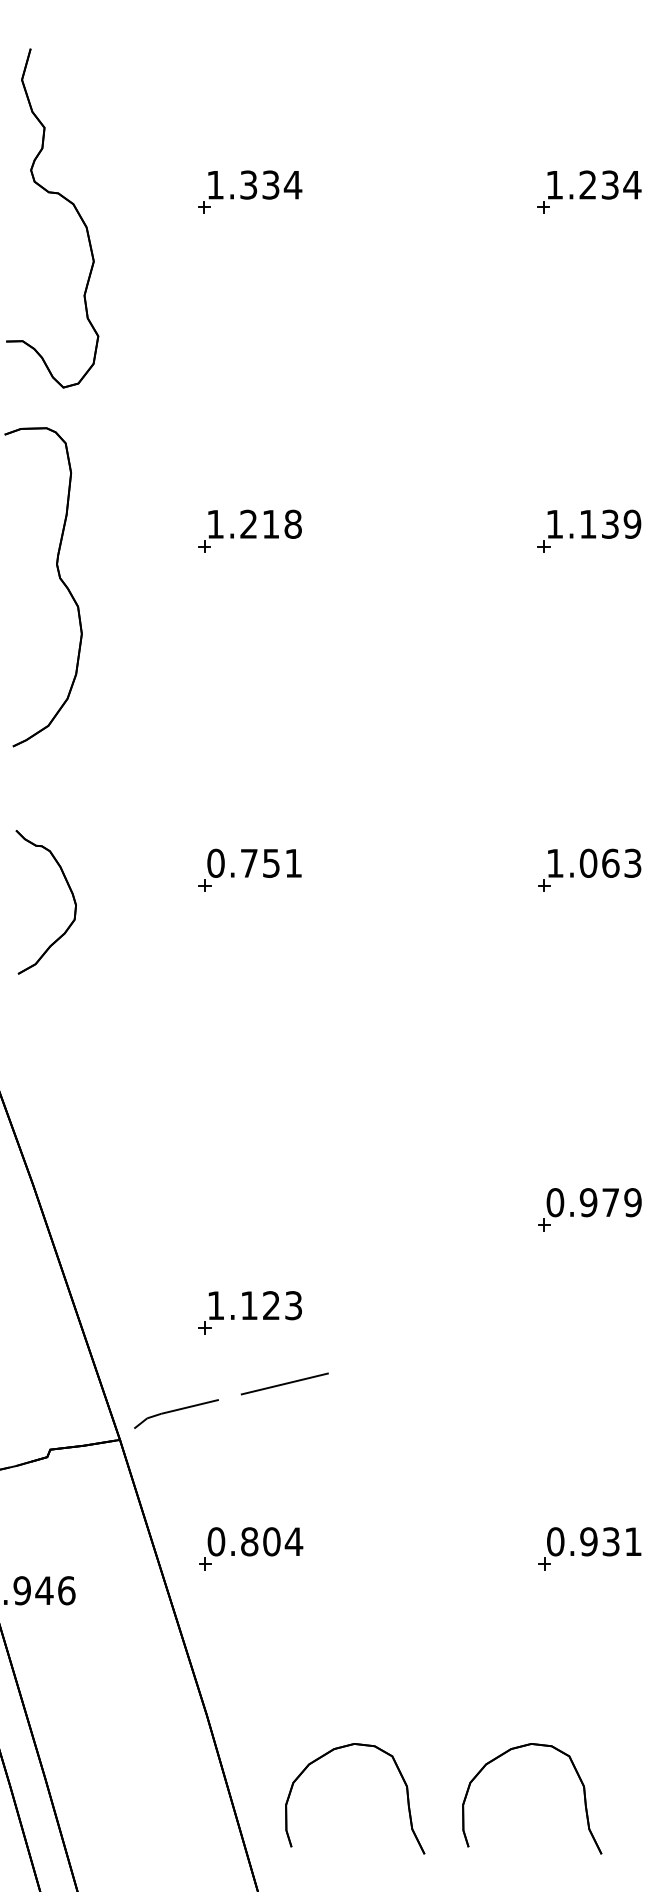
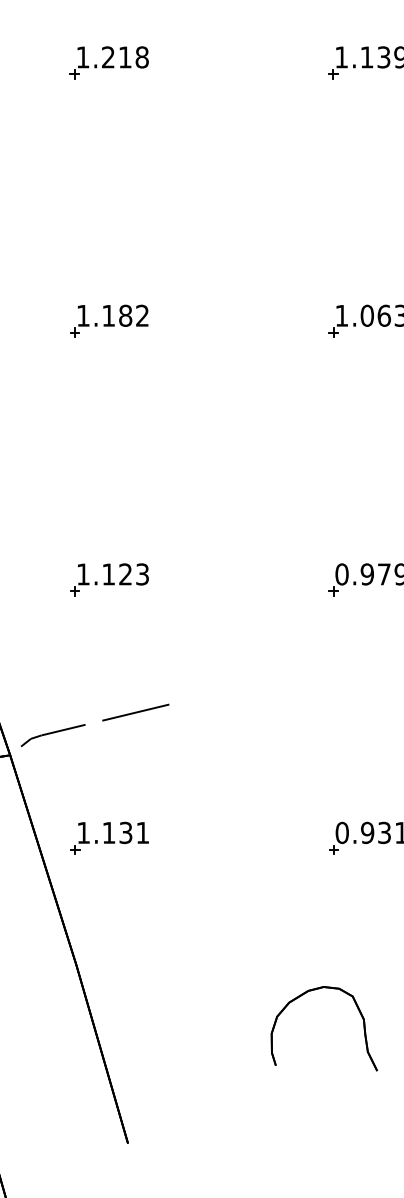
text: (254, 862) -> (112, 315), 0.751 -> 1.182
part: (249, 1312) -> (108, 579), moved
text: (255, 1541) -> (113, 832), 0.804 -> 1.131
part: (400, 1775) -> (223, 1011), removed

